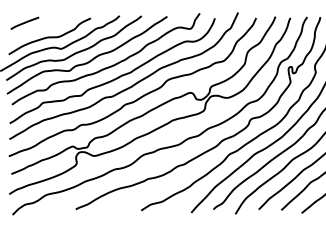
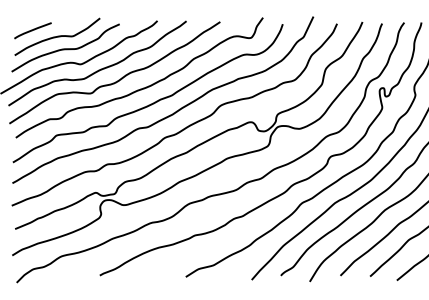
curve: (43, 27) -> (57, 36), added

